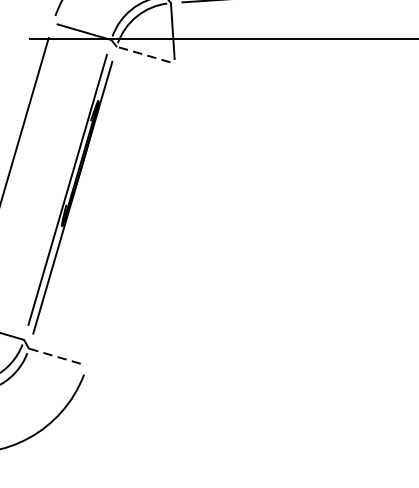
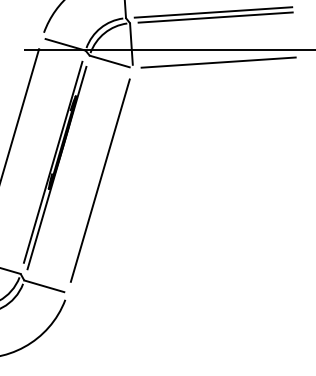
line: (143, 54) -> (109, 61), dashed -> solid
line: (289, 55) -> (218, 62), added
line: (129, 214) -> (99, 180), added
line: (56, 356) -> (44, 286), dashed -> solid

